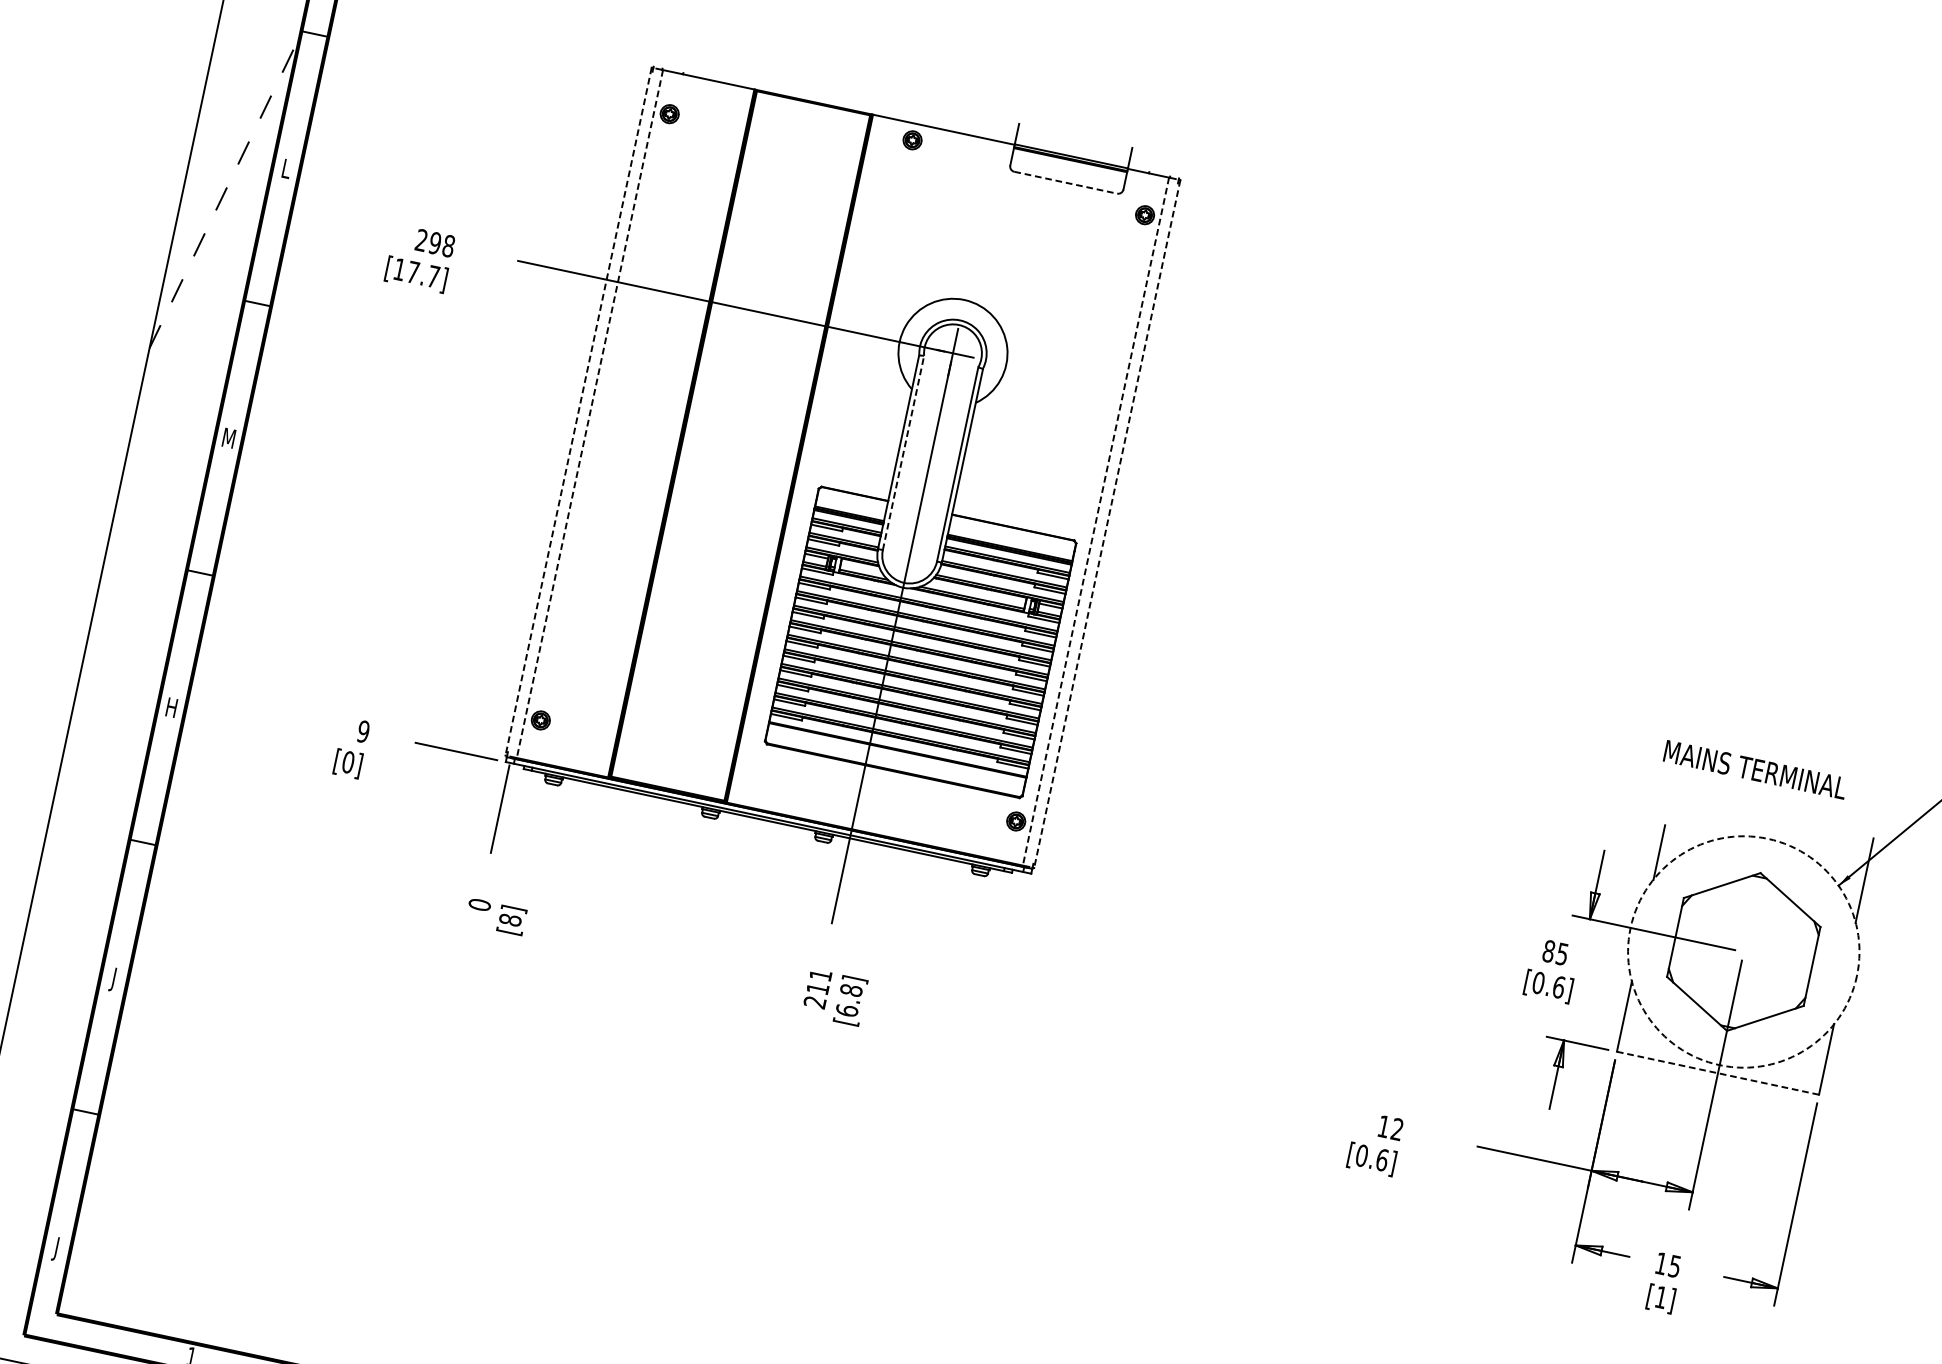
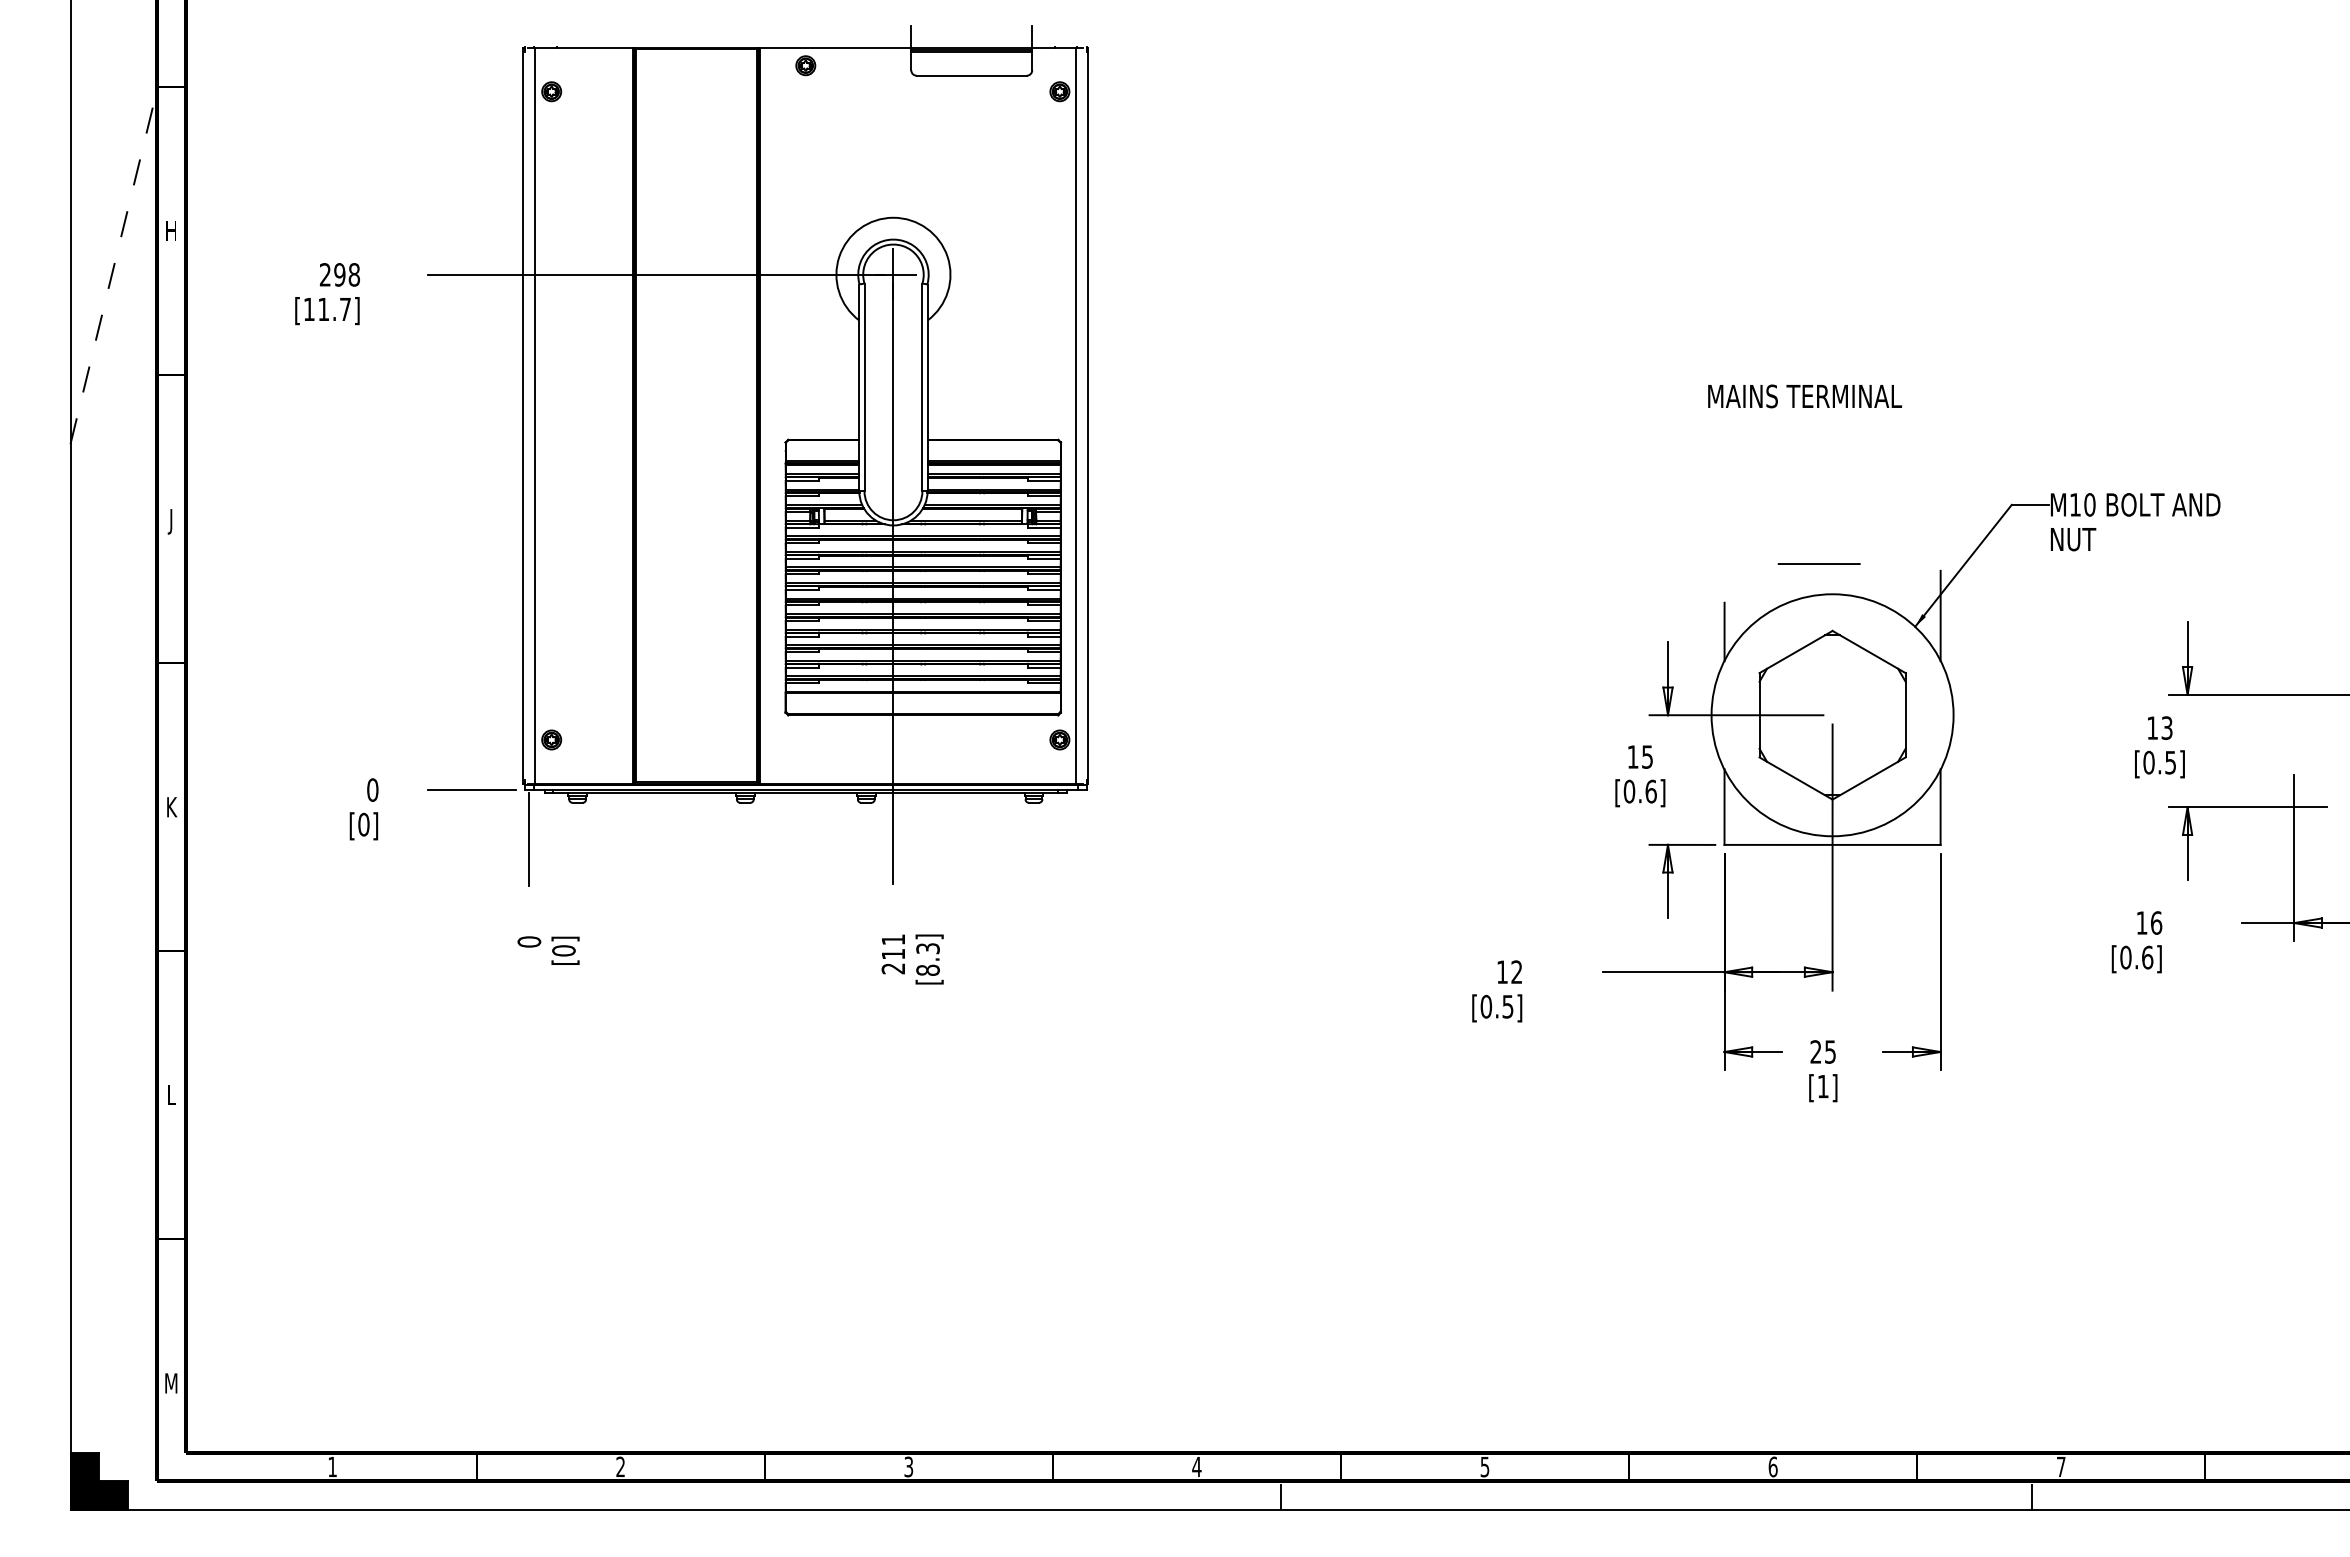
text: (285, 168) -> (170, 230), L -> H
line: (1065, 182) -> (971, 75), dashed -> solid
text: (413, 272) -> (323, 309), [17.7] -> [11.7]
line: (578, 411) -> (523, 415), dashed -> solid
line: (590, 413) -> (535, 415), dashed -> solid
text: (228, 440) -> (171, 521), M -> J
line: (903, 452) -> (864, 387), dashed -> solid
line: (1096, 521) -> (1076, 415), dashed -> solid
line: (1107, 523) -> (1088, 415), dashed -> solid
text: (171, 708) -> (171, 807), H -> K
text: (363, 731) -> (372, 789), 9 -> 0
text: (1755, 769) -> (1804, 396), moved
line: (1760, 808) -> (1818, 564), added
text: (510, 919) -> (563, 950), [8] -> [0]
text: (1548, 950) -> (1632, 756), 85 -> 15
circle: (1743, 952) -> (1832, 715), dashed -> solid
text: (114, 979) -> (171, 1097), J -> L
text: (848, 1000) -> (927, 959), [6.8] -> [8.3]
line: (1718, 1073) -> (1833, 844), dashed -> solid
text: (1381, 1159) -> (1507, 1006), [0.6] -> [0.5]
text: (56, 1248) -> (171, 1385), J -> M
text: (1660, 1263) -> (1815, 1051), 15 -> 25

